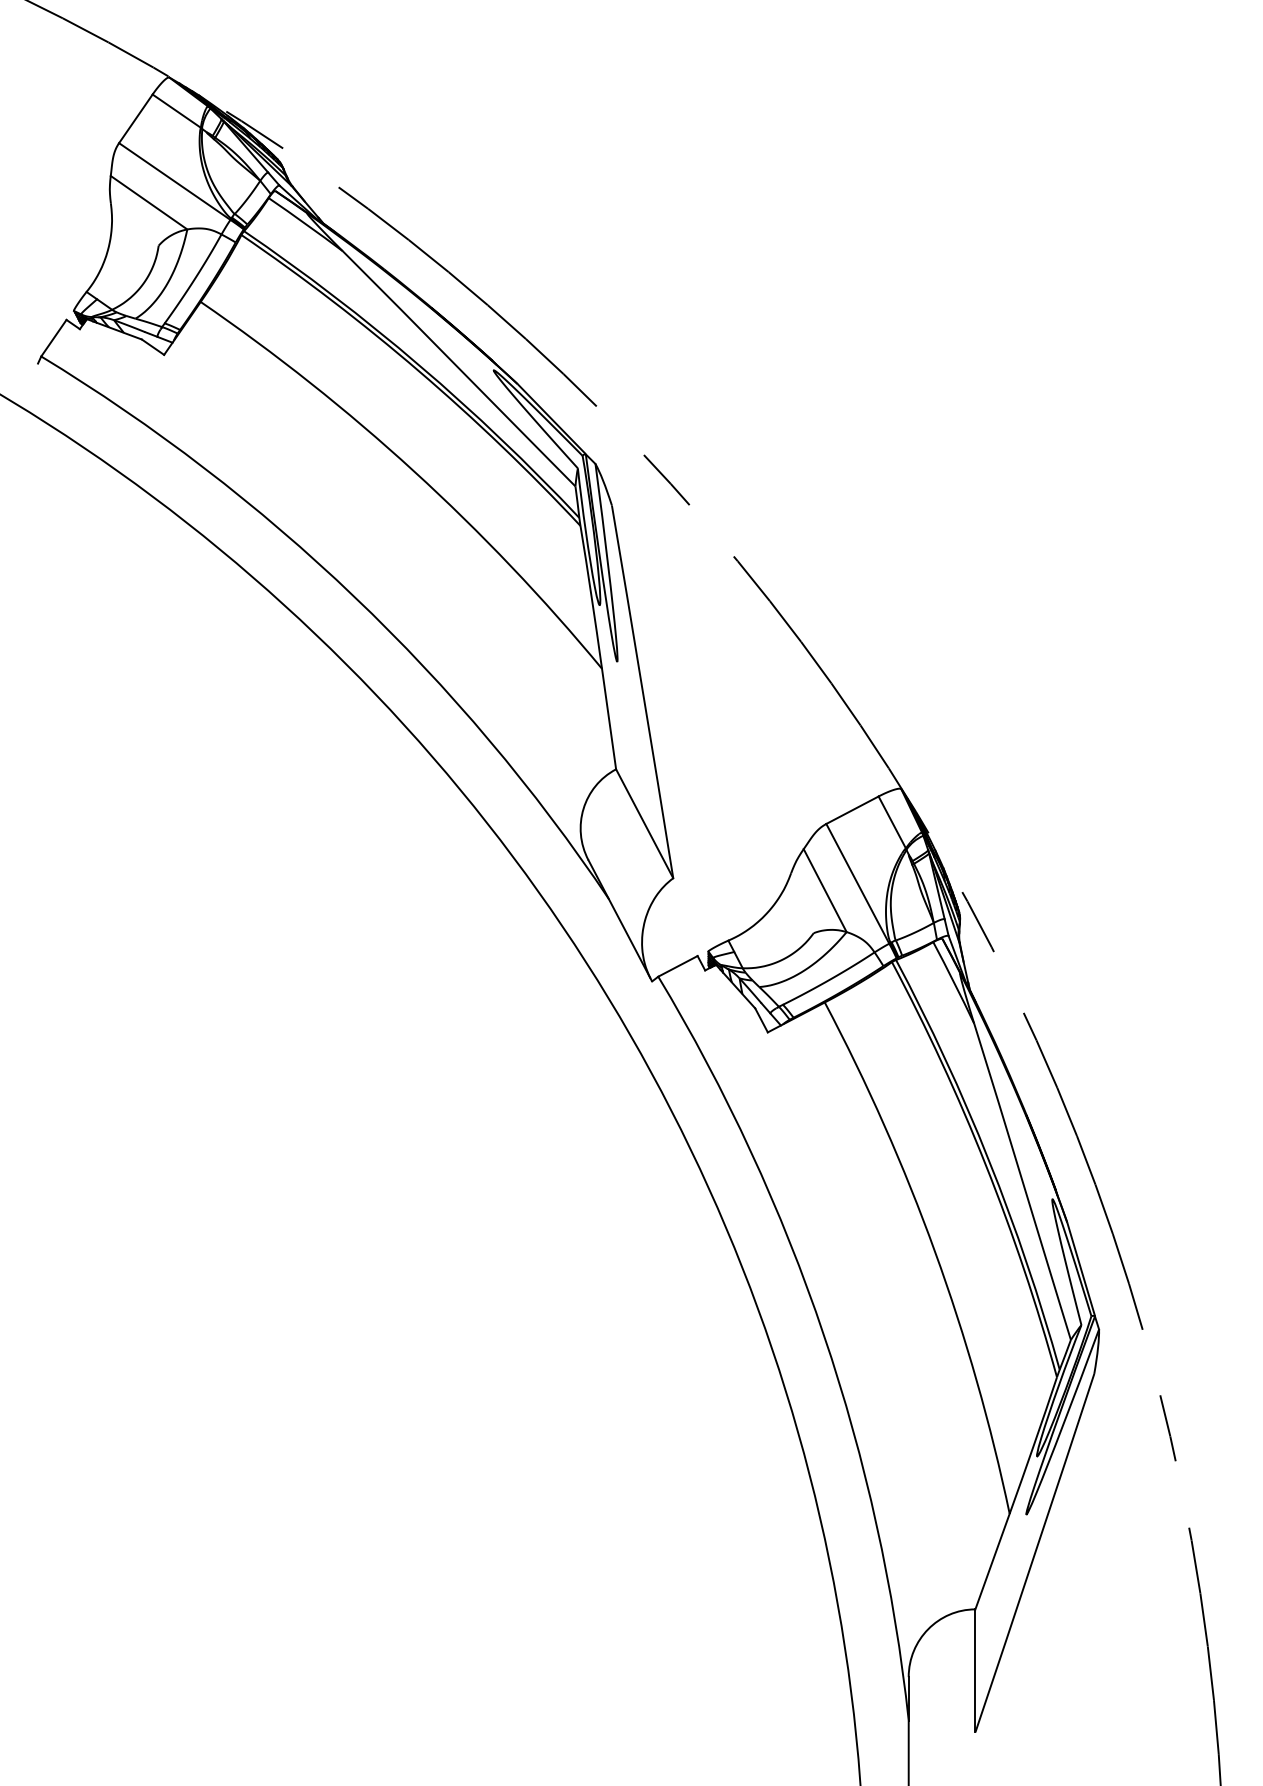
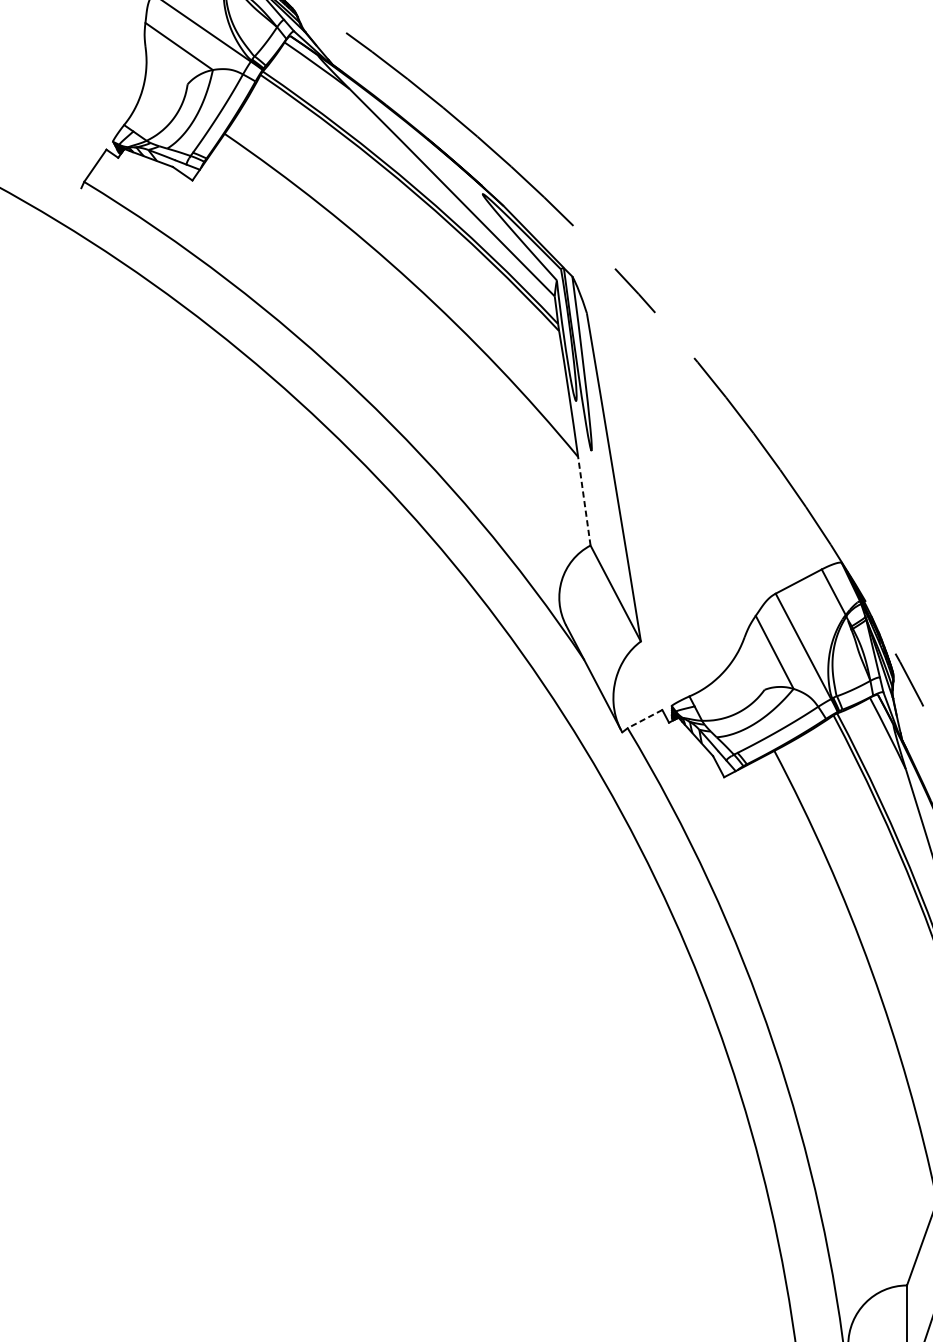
line: (609, 719) -> (584, 501), solid -> dashed
line: (677, 966) -> (644, 719), solid -> dashed

